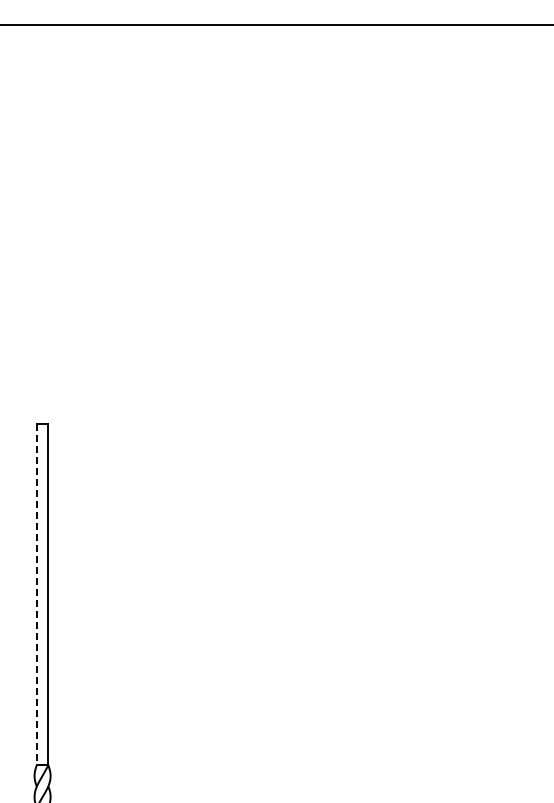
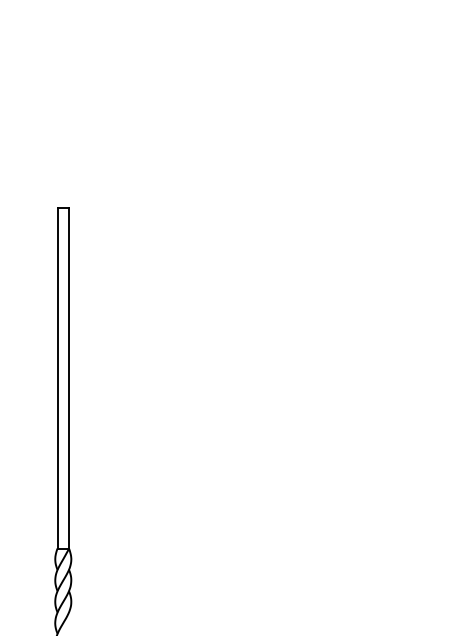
line: (36, 595) -> (57, 378), dashed -> solid

